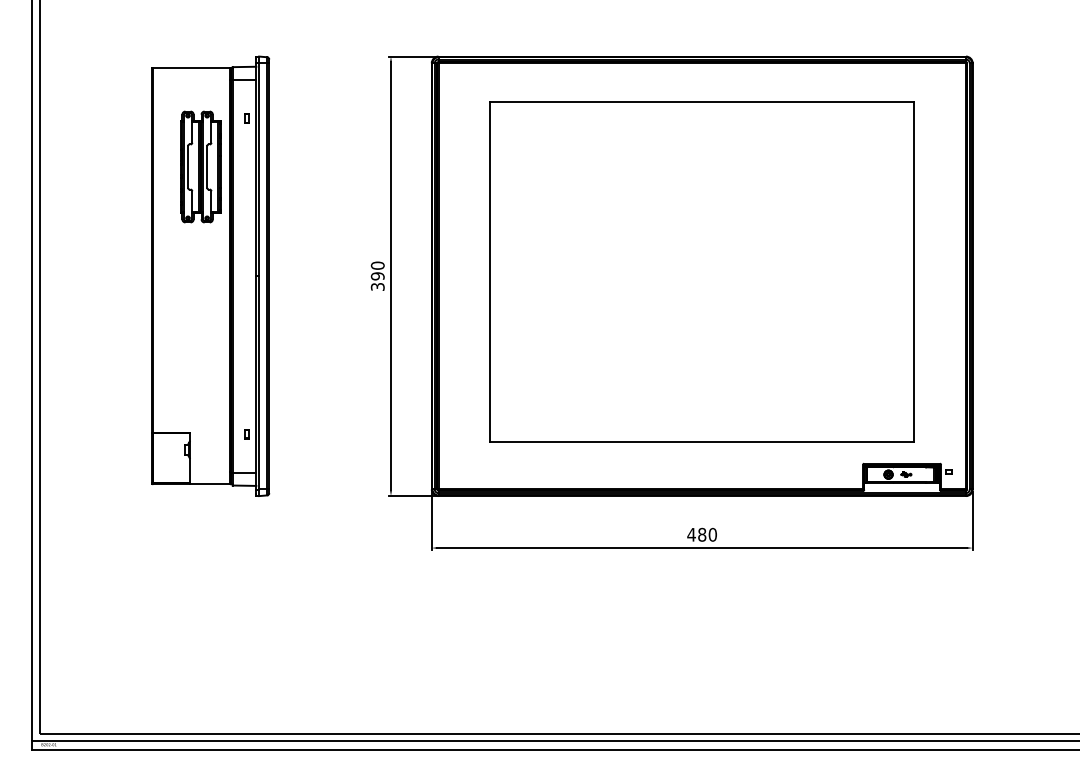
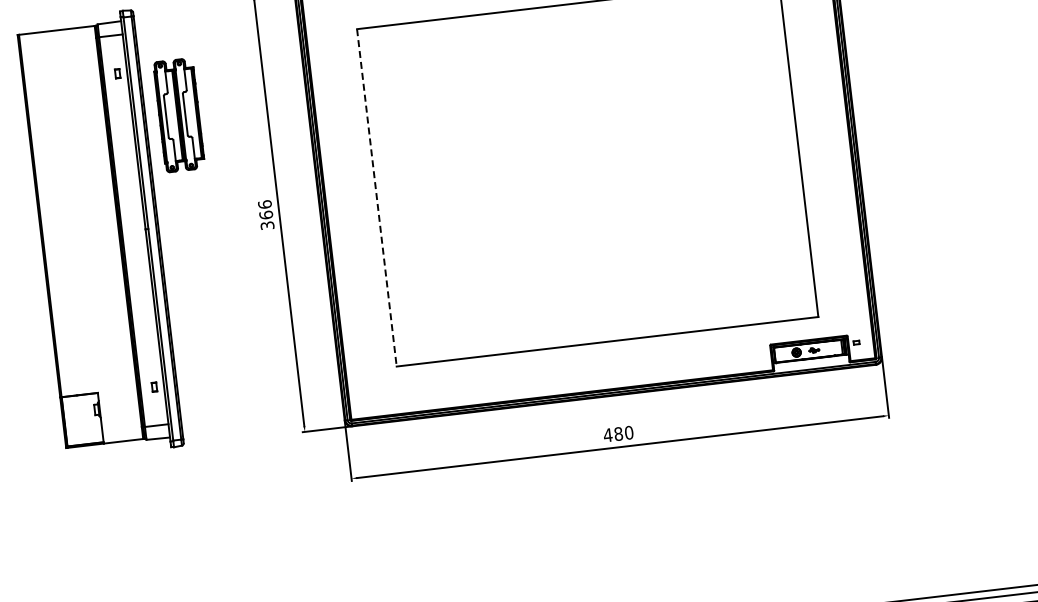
part: (200, 166) -> (178, 114), moved
text: (377, 270) -> (265, 209), 390 -> 366
line: (489, 272) -> (376, 198), solid -> dashed

